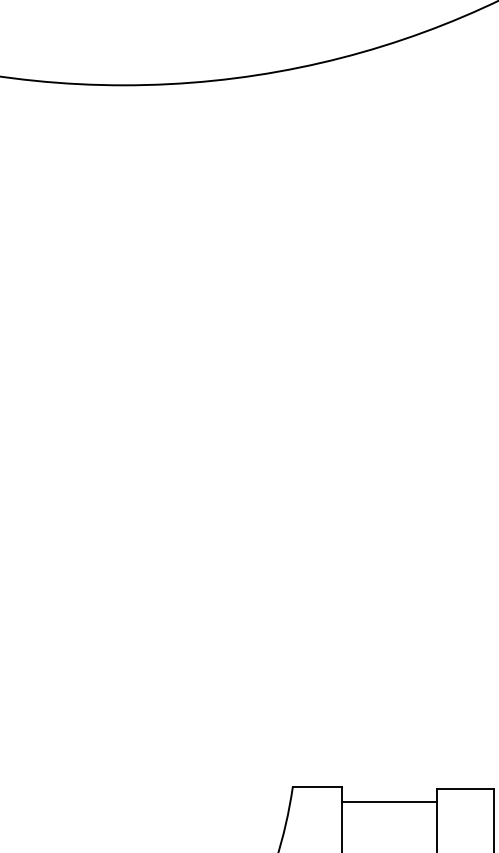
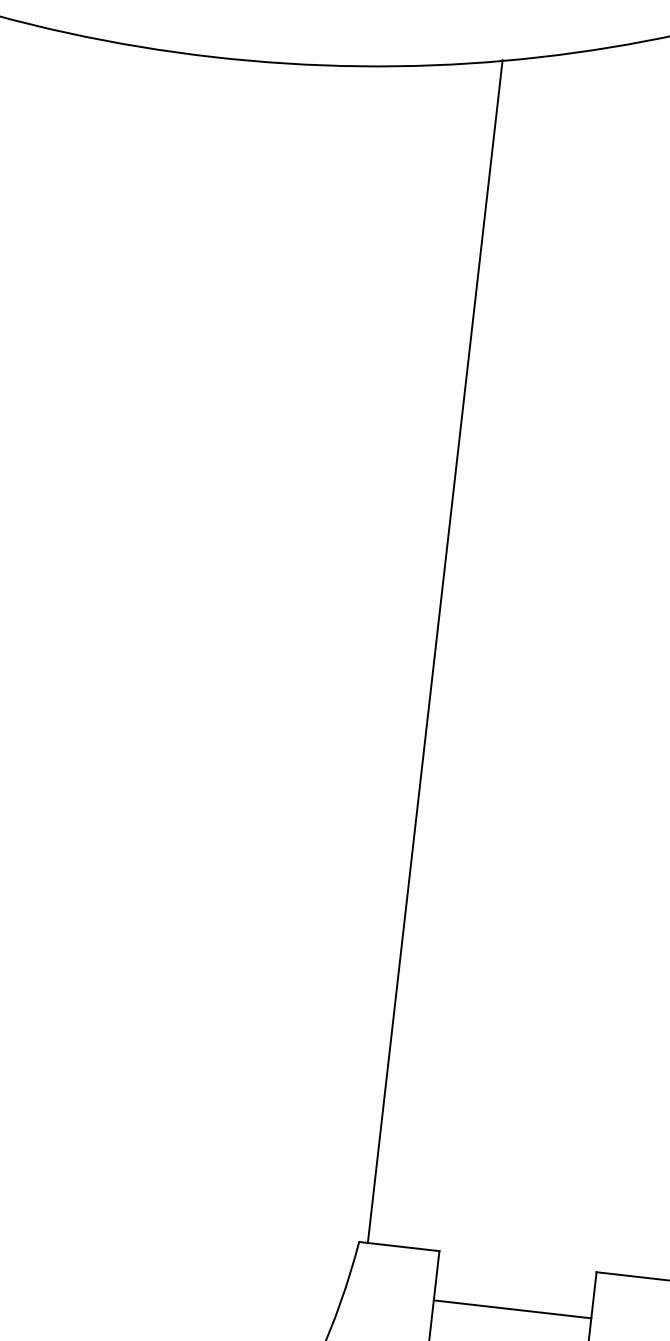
line: (298, 426) -> (435, 650), added
line: (389, 801) -> (512, 1308), moved

